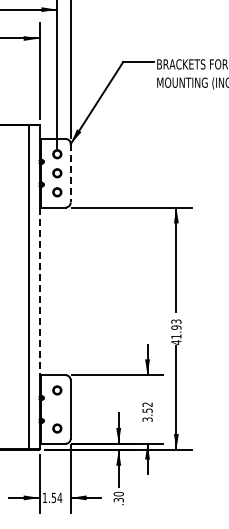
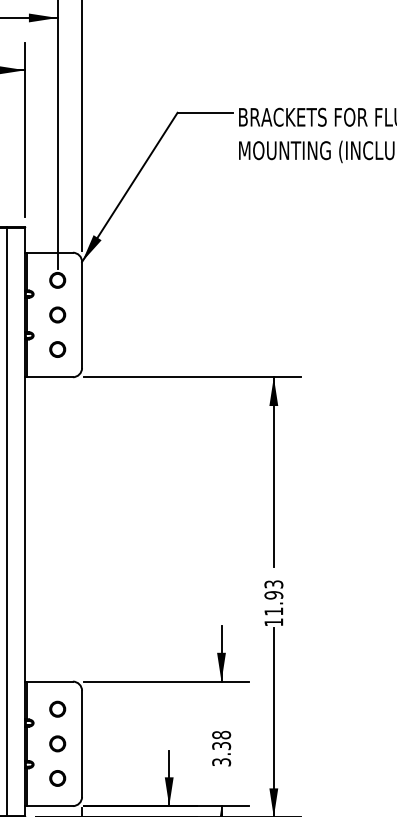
line: (70, 173) -> (81, 315), dashed -> solid
line: (39, 291) -> (25, 529), dashed -> solid
text: (176, 342) -> (274, 622), 41.93 -> 11.93
text: (147, 407) -> (221, 740), 3.52 -> 3.38
part: (57, 409) -> (58, 743), added

